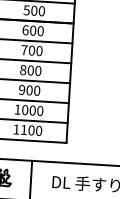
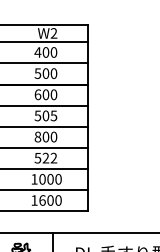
text: (31, 50) -> (45, 115), 700 -> 505
text: (29, 89) -> (45, 157), 900 -> 522
text: (23, 130) -> (42, 200), 1100 -> 1600

